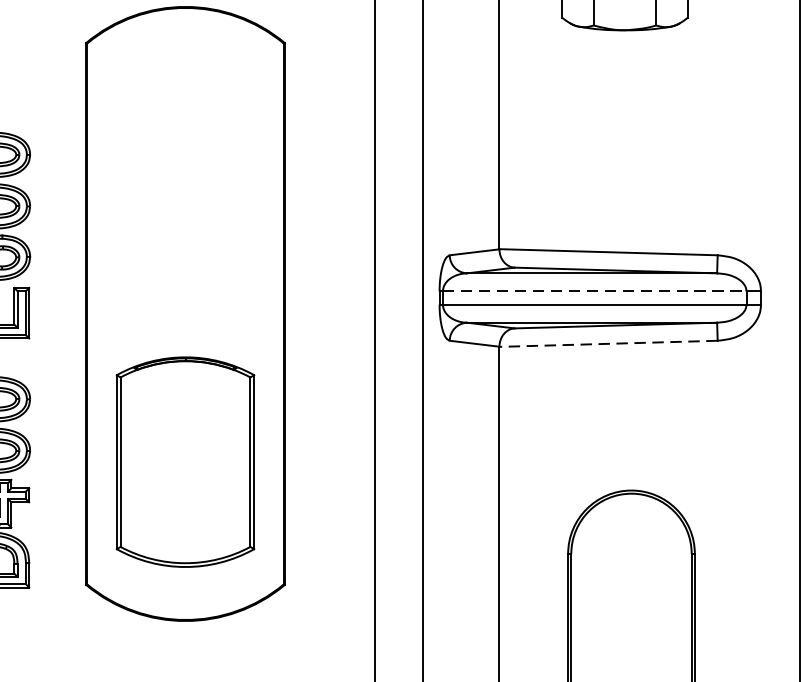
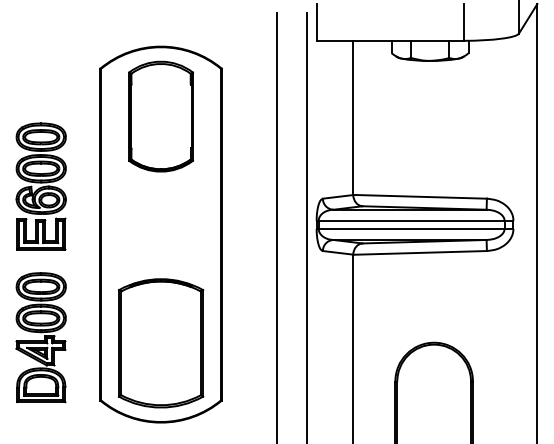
part: (186, 121) -> (161, 116), added
line: (594, 290) -> (411, 220), dashed -> solid
line: (609, 343) -> (420, 252), dashed -> solid
part: (186, 462) -> (161, 343), moved

